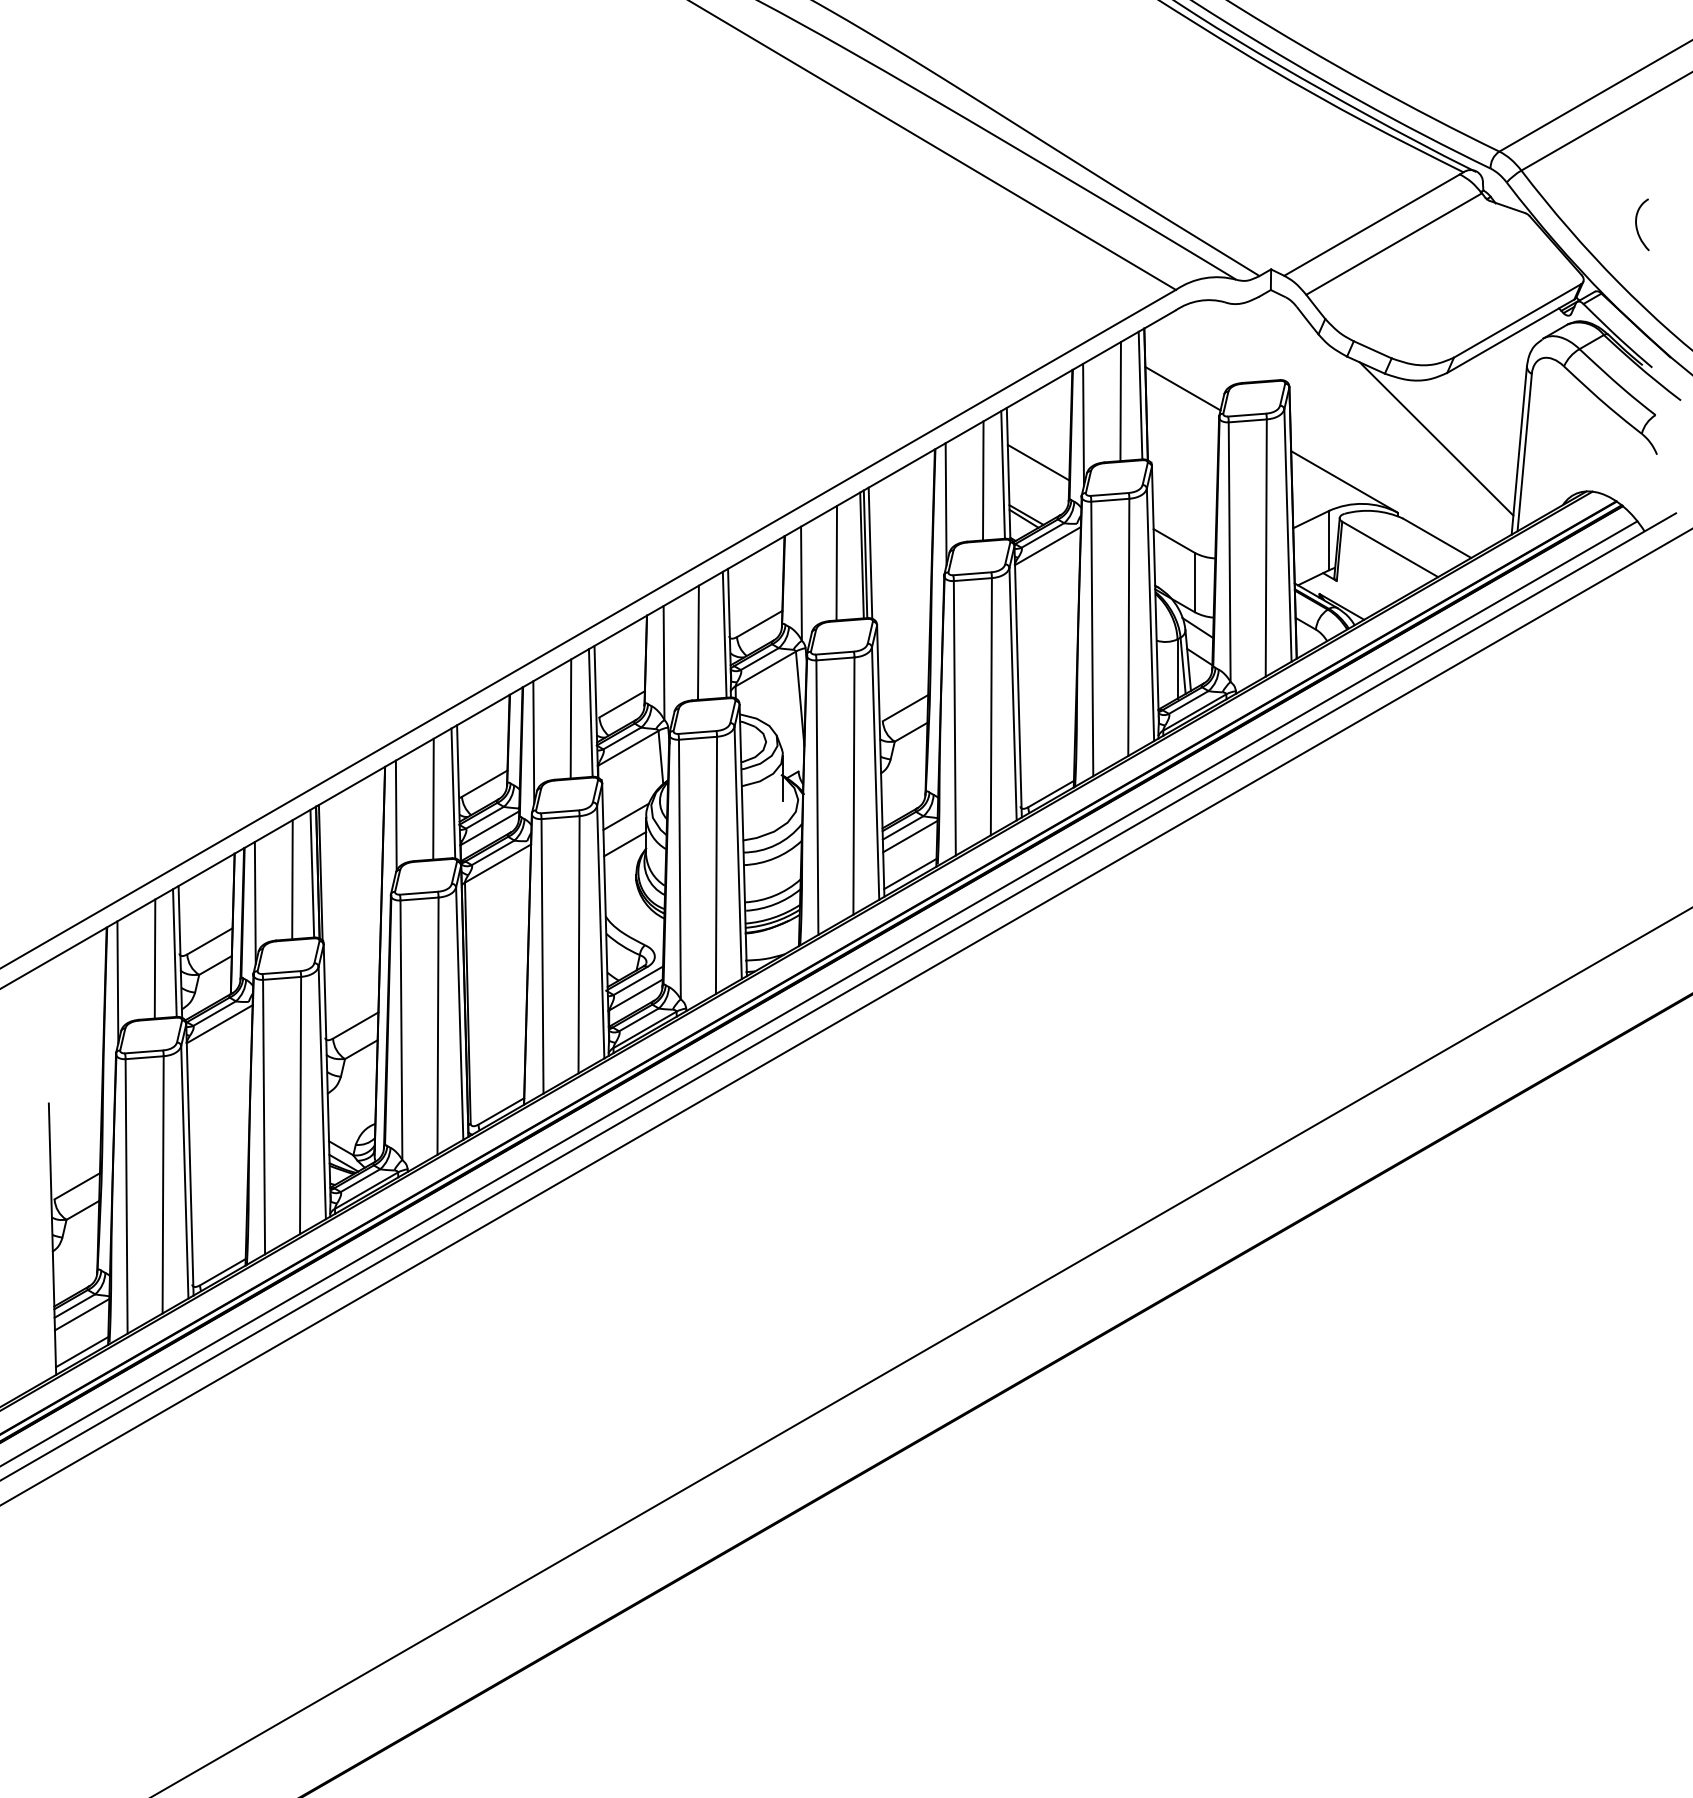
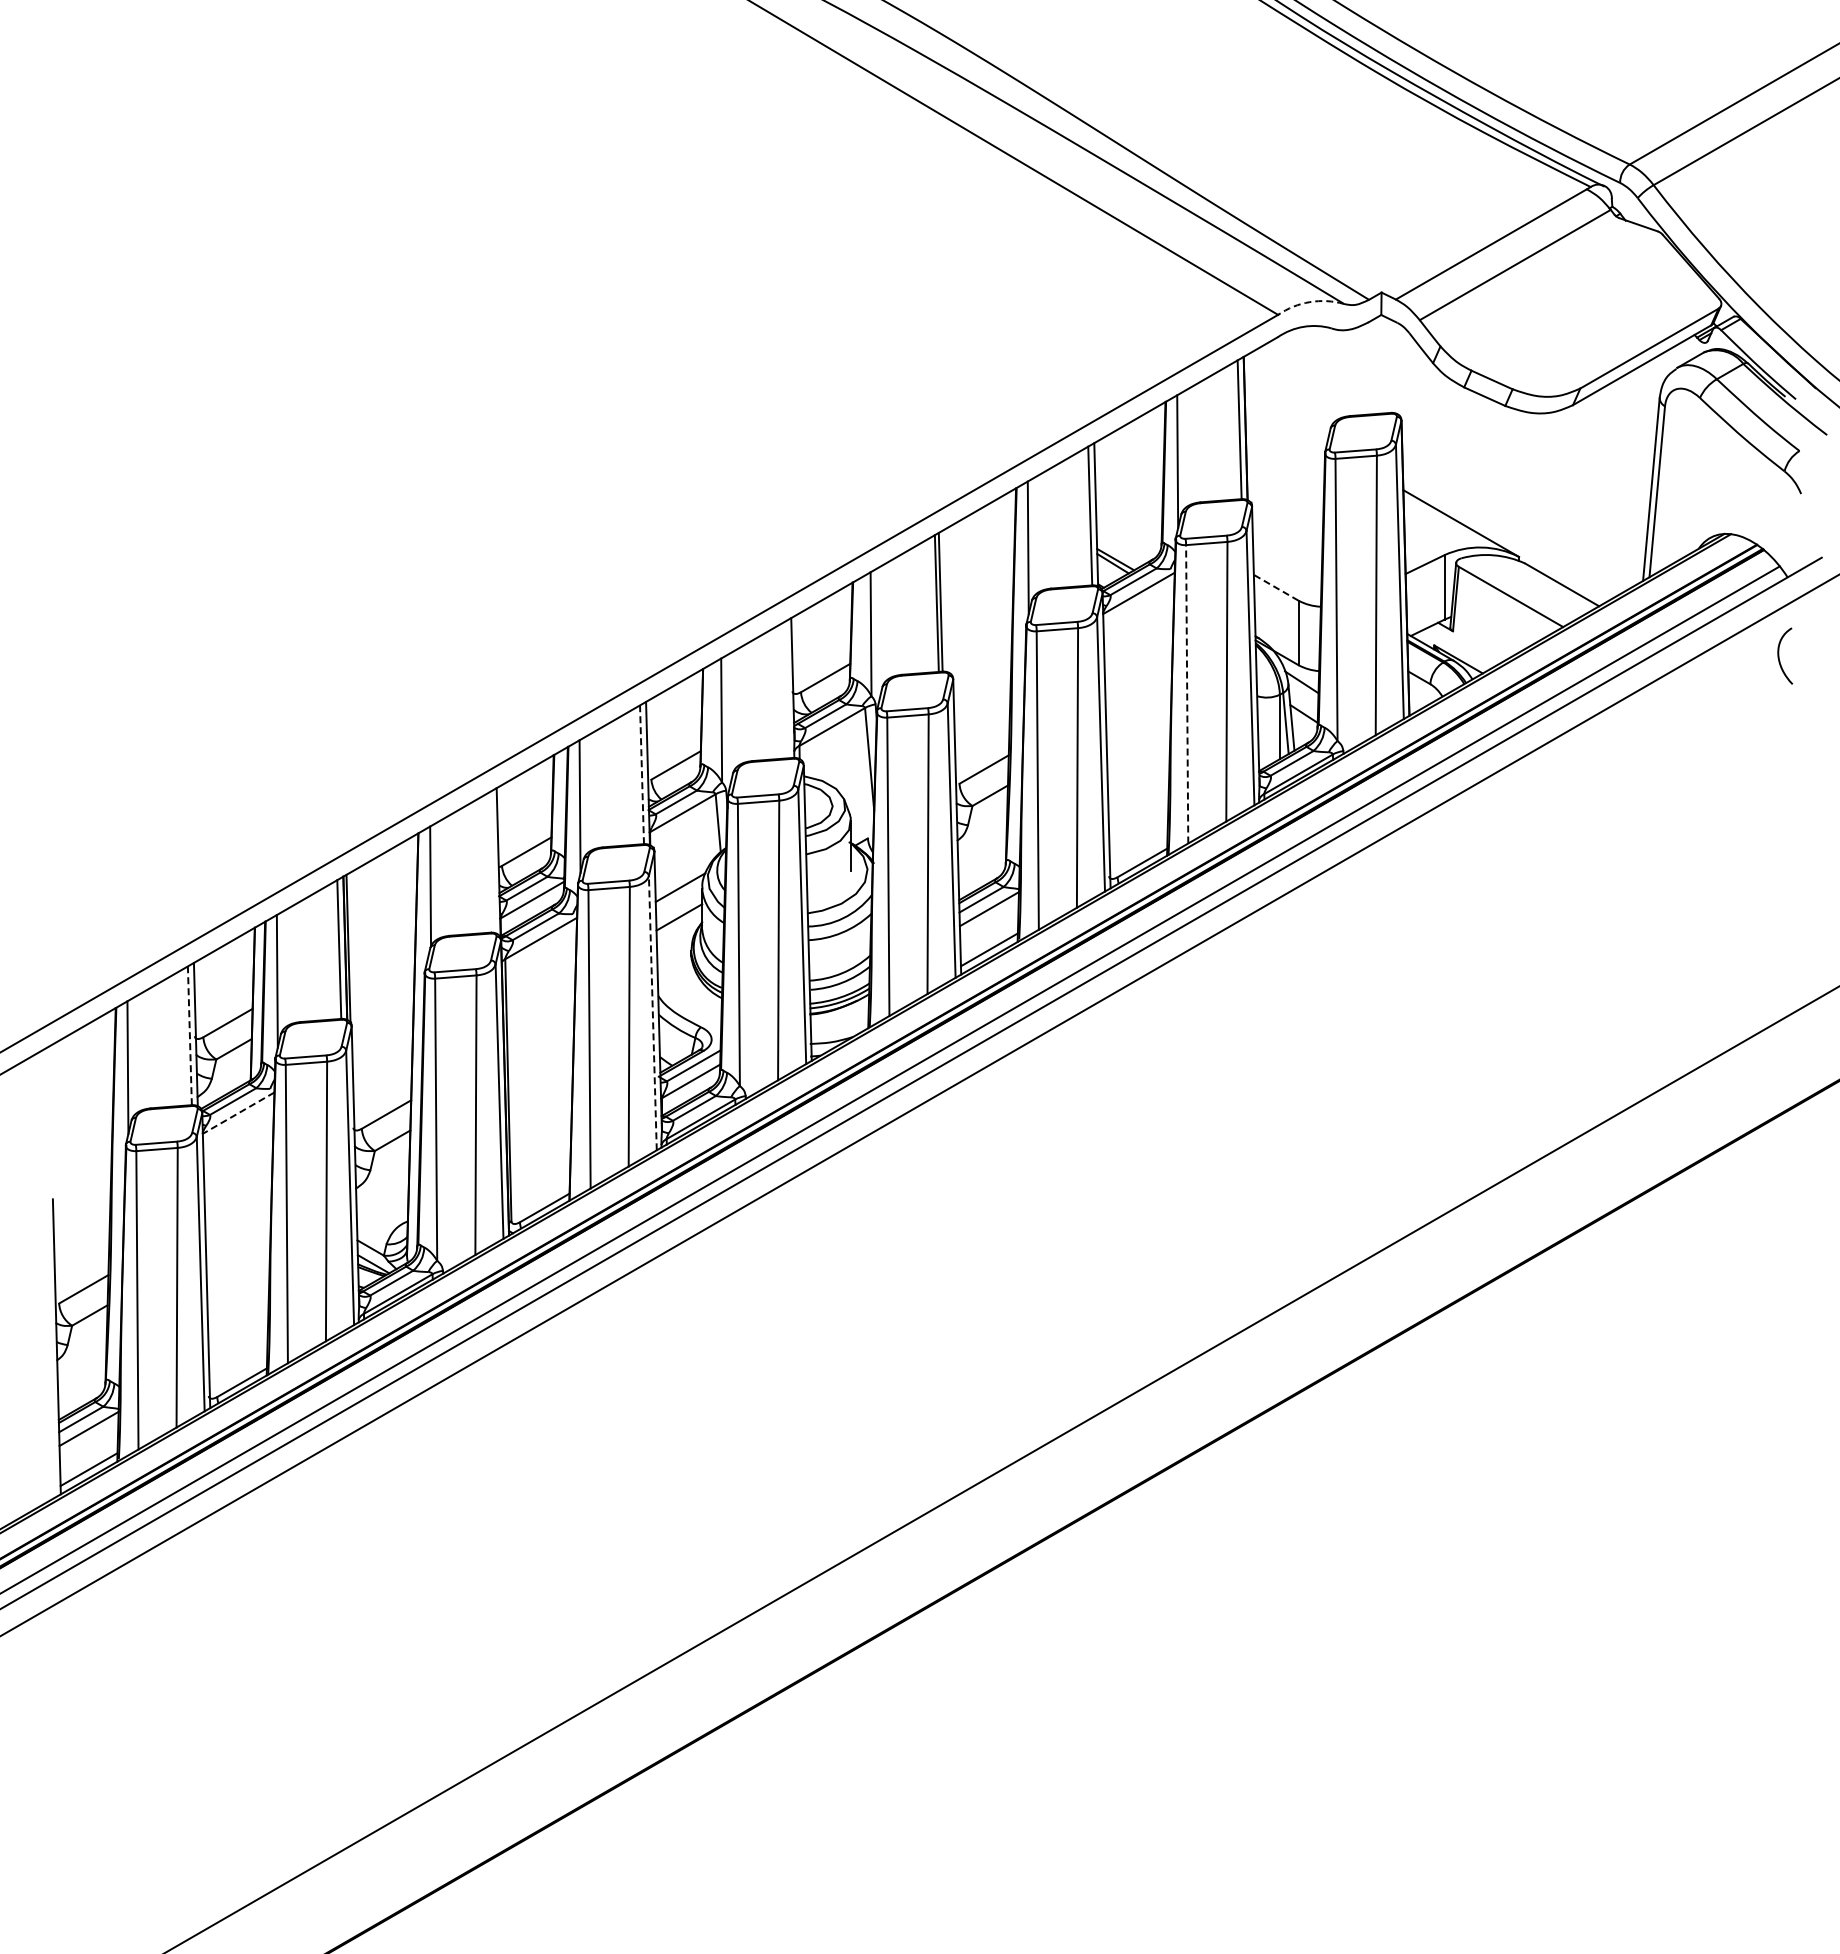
curve: (1637, 224) -> (1779, 655), moved
arc: (1204, 278) -> (1309, 302), solid -> dashed
line: (1182, 387) -> (1285, 421), removed
line: (1120, 401) -> (1217, 436), removed
line: (1435, 438) -> (1560, 476), removed
line: (1038, 462) -> (1128, 502), removed
line: (983, 480) -> (1068, 522), removed
line: (1174, 540) -> (1276, 587), solid -> dashed
line: (870, 552) -> (946, 600), removed
line: (836, 562) -> (909, 611), removed
line: (724, 634) -> (787, 689), removed
line: (1092, 638) -> (1187, 693), solid -> dashed
line: (697, 642) -> (758, 698), removed
line: (591, 712) -> (642, 774), solid -> dashed
line: (570, 719) -> (620, 781), removed
line: (453, 793) -> (492, 862), removed
line: (433, 799) -> (470, 868), removed
line: (292, 879) -> (317, 955), removed
line: (600, 931) -> (652, 1012), solid -> dashed
line: (174, 952) -> (189, 1035), solid -> dashed
line: (155, 959) -> (168, 1042), removed
line: (219, 1024) -> (238, 1113), solid -> dashed

